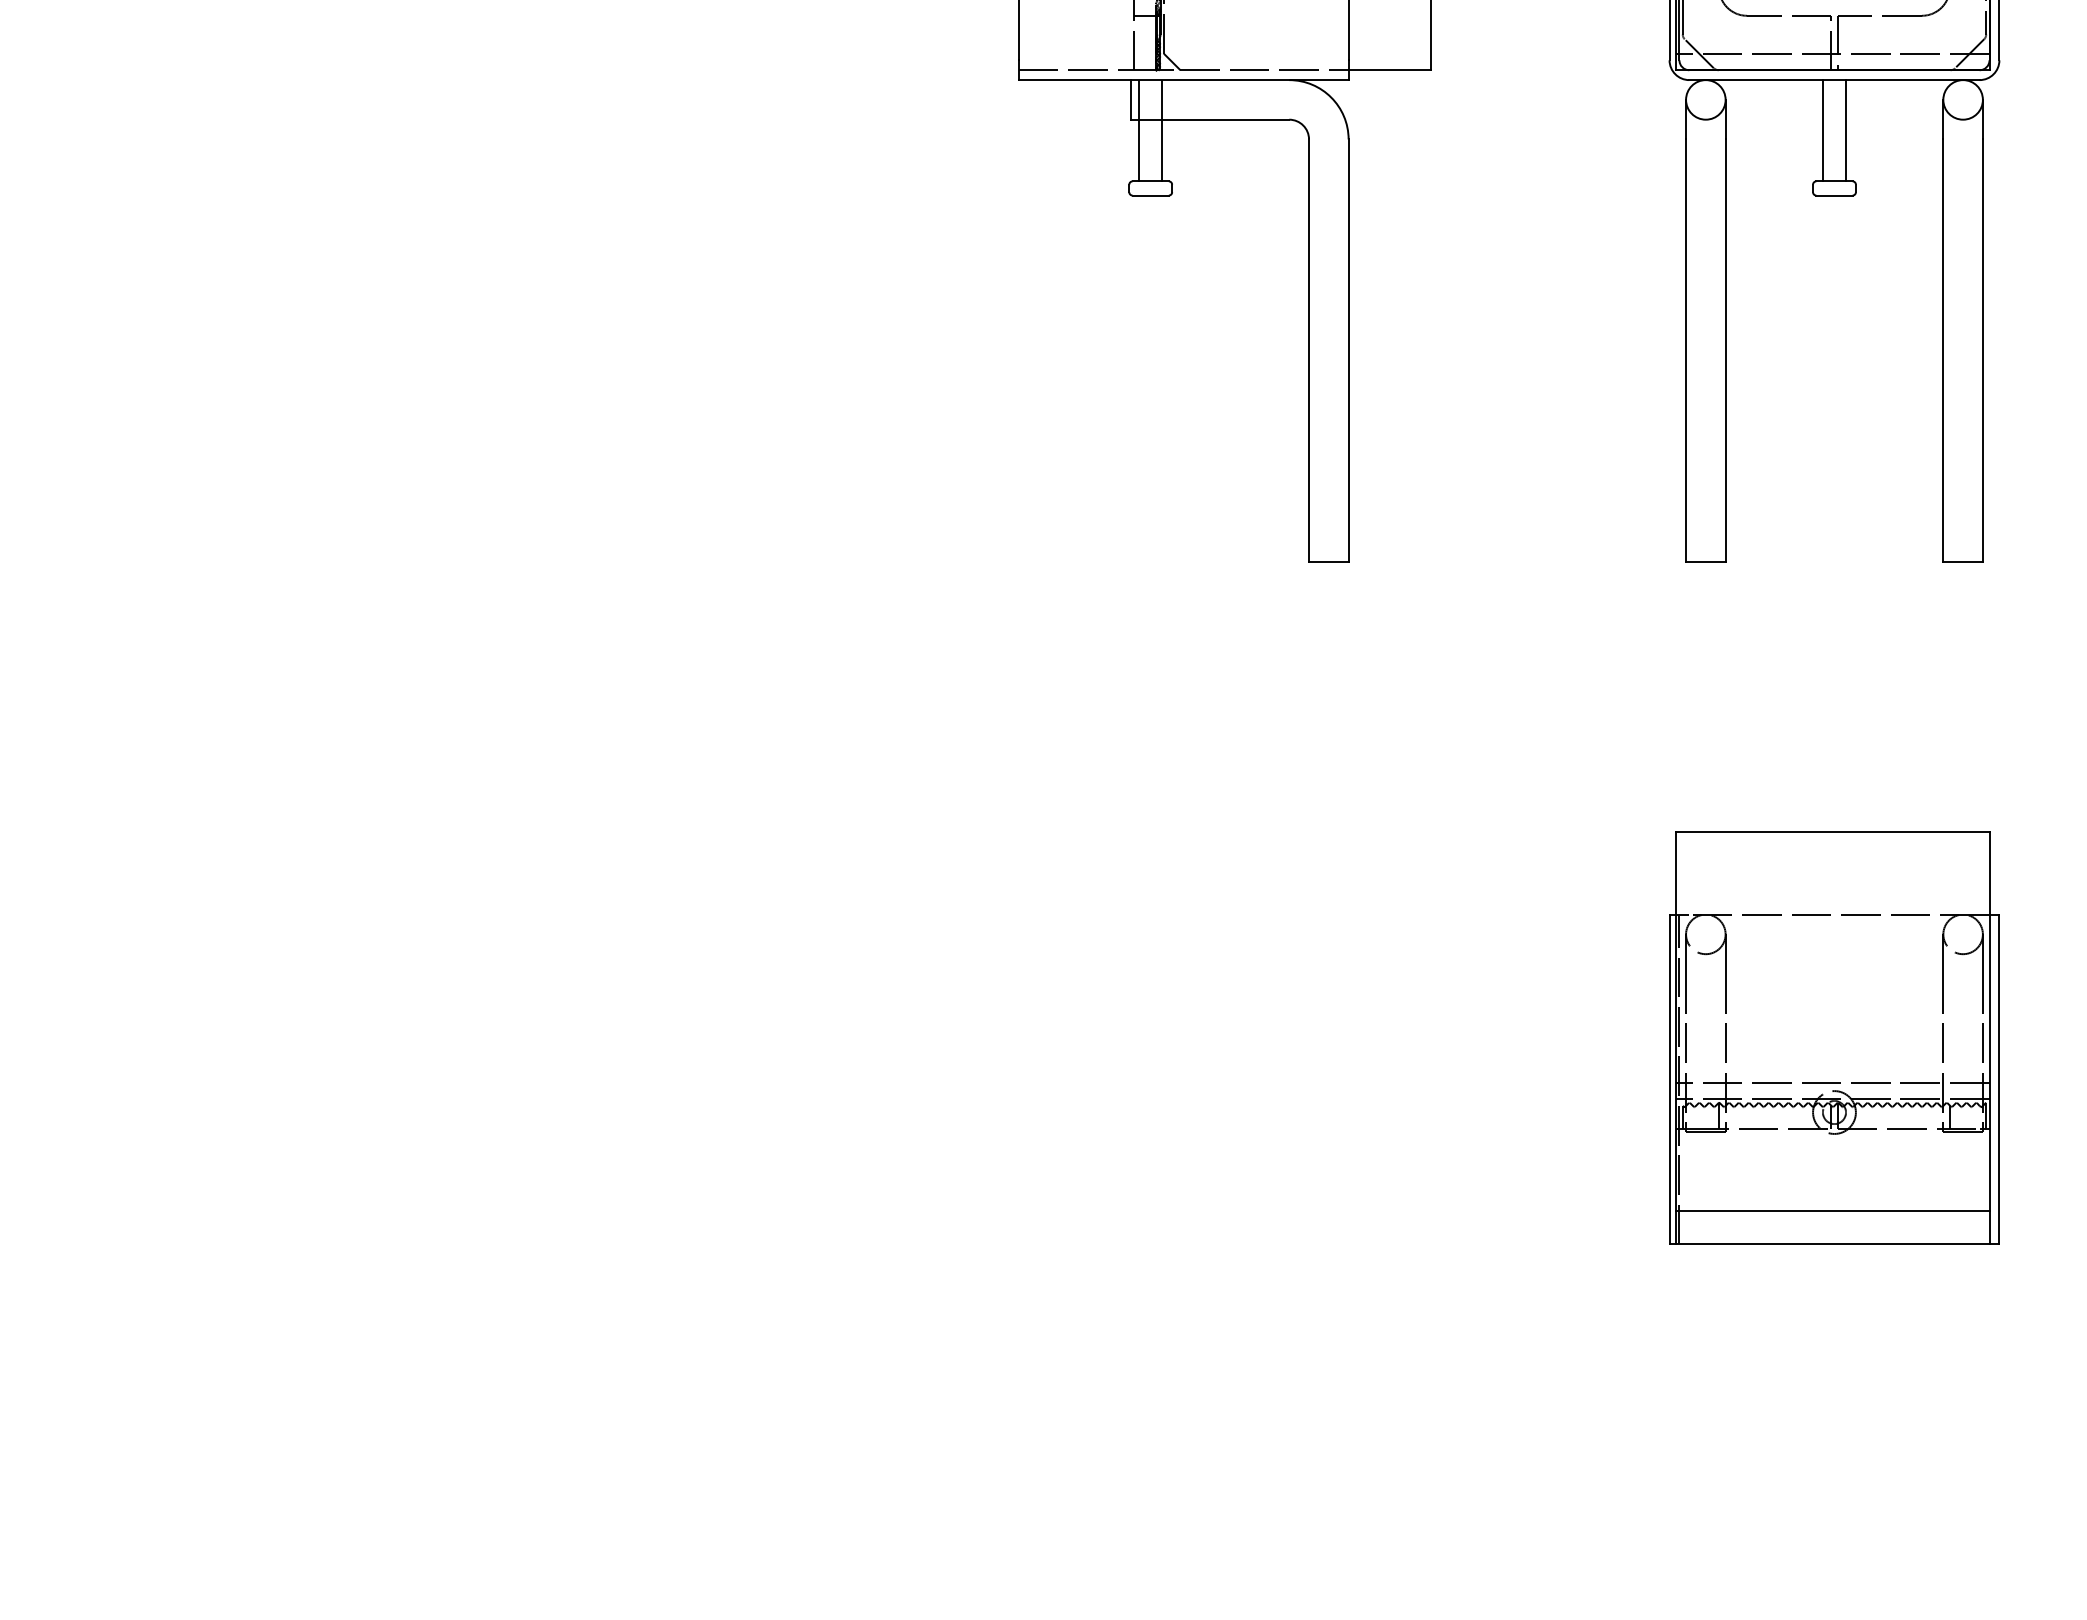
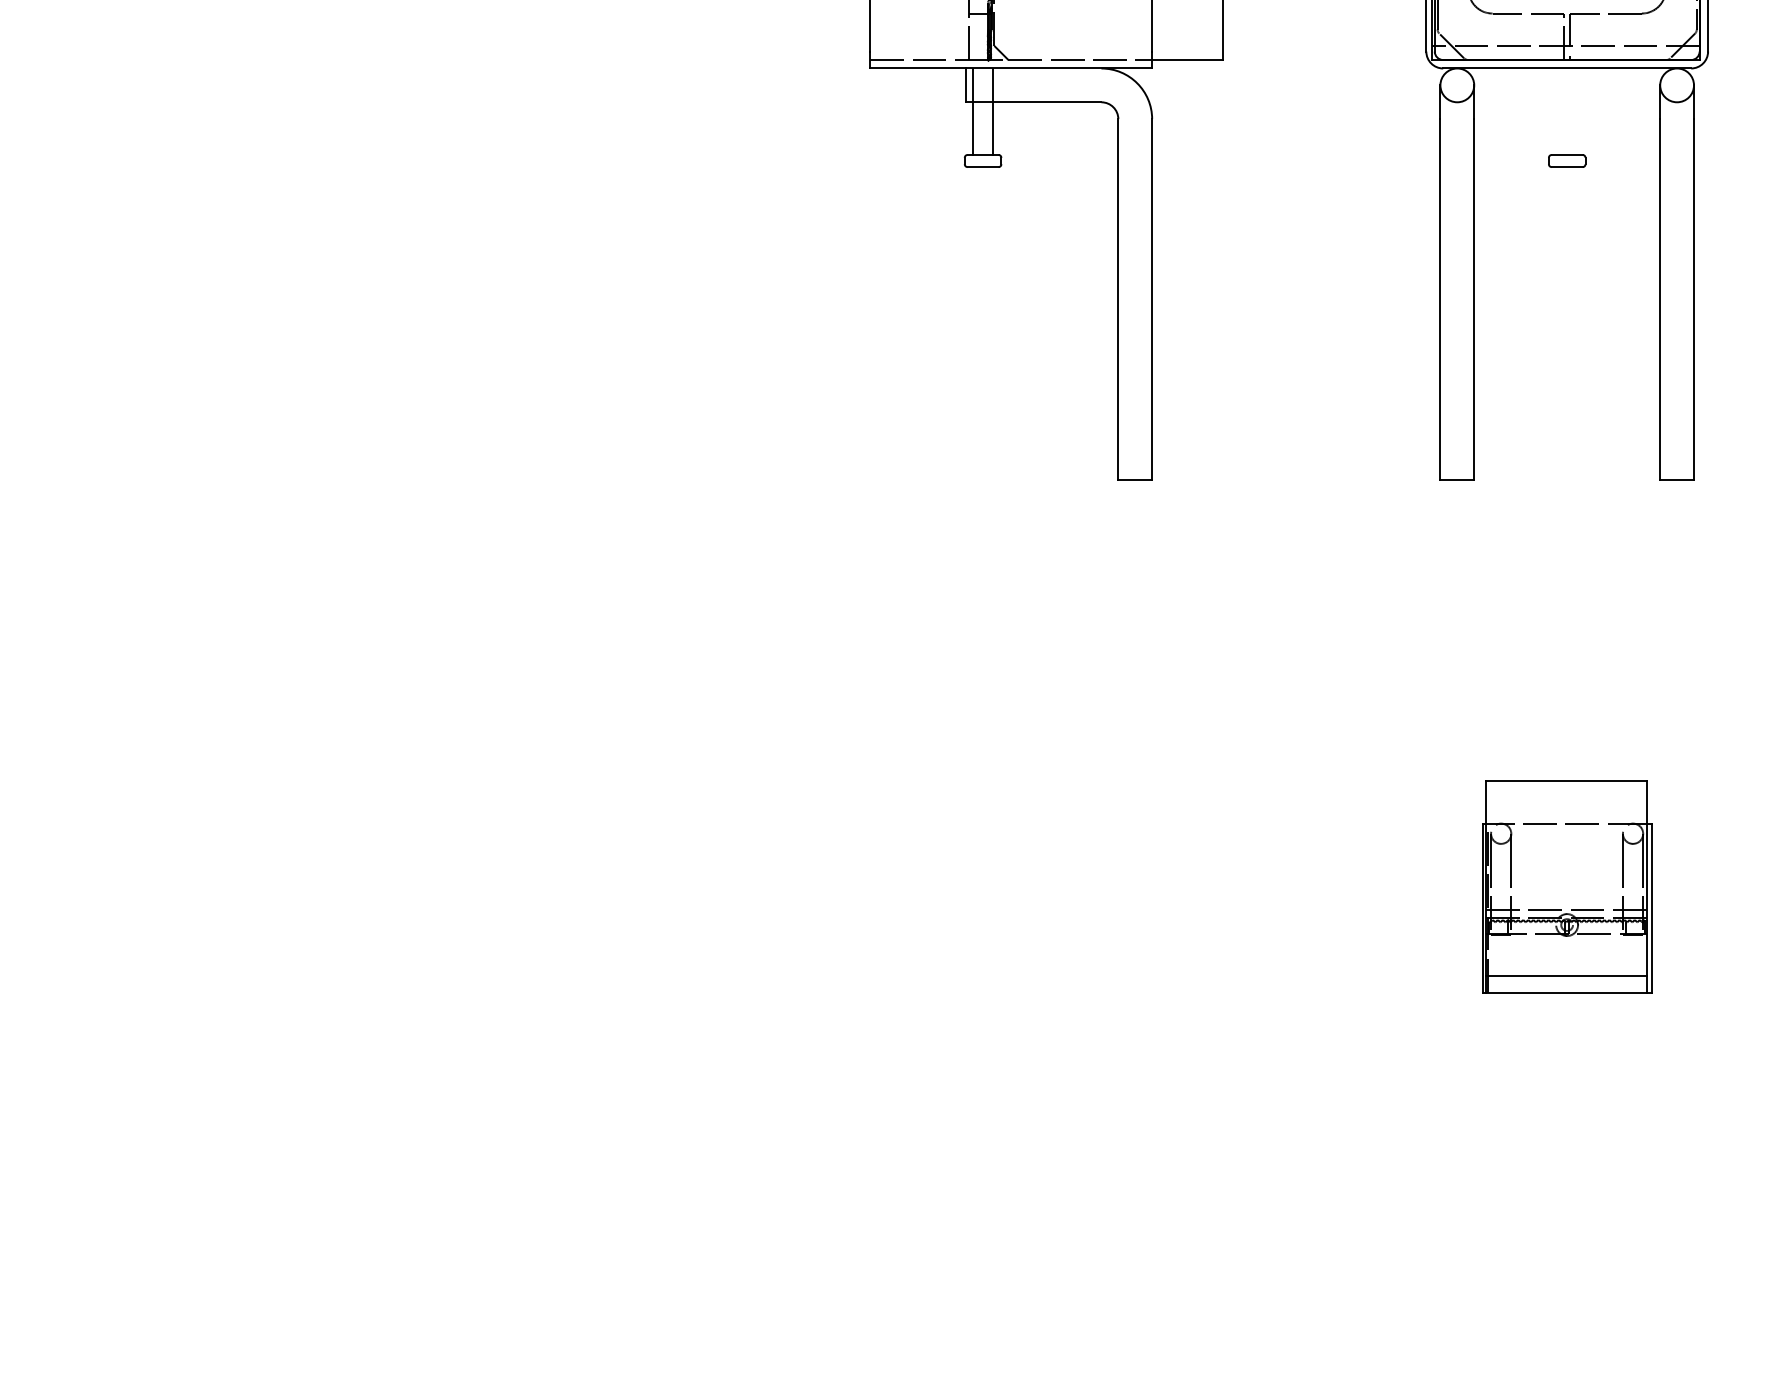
line: (1823, 130) -> (1557, 111), removed
line: (1846, 130) -> (1577, 111), removed
part: (1833, 1037) -> (1566, 886), size x0.6

